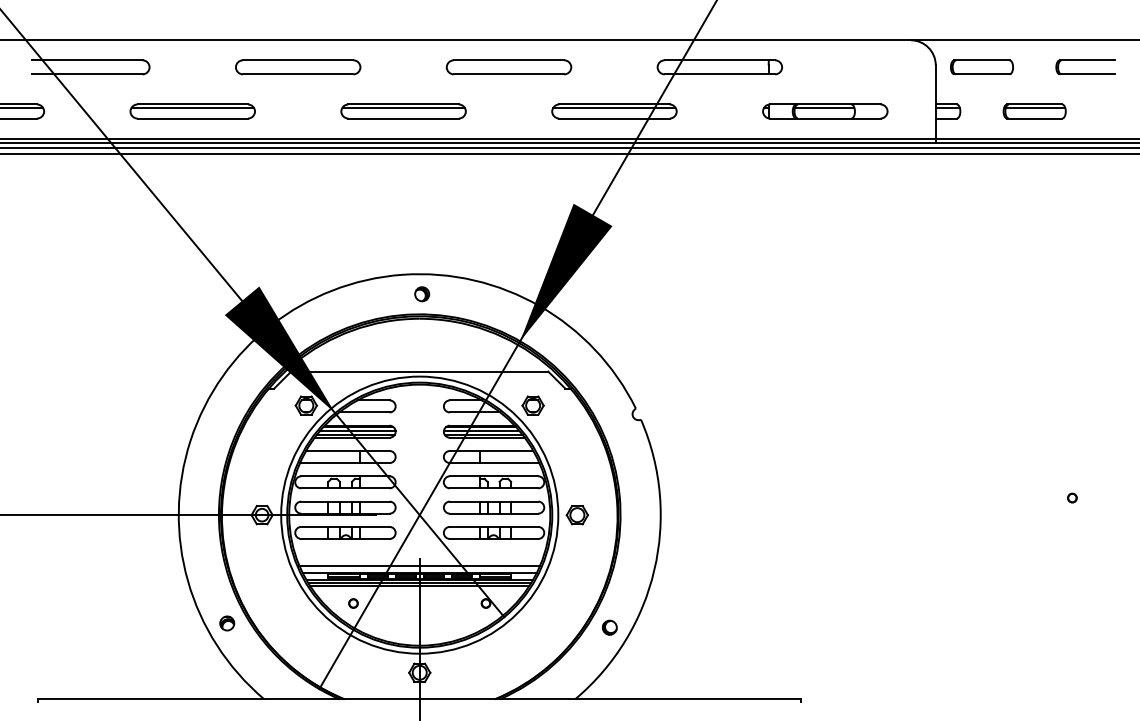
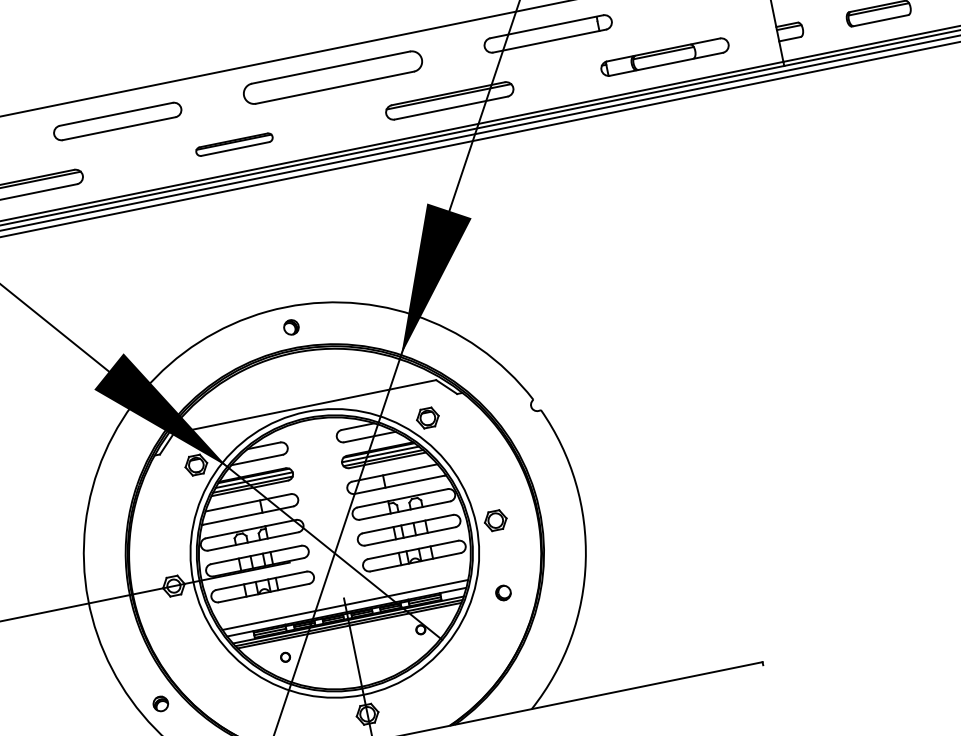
part: (508, 67) -> (332, 77), size x1.4
part: (403, 111) -> (234, 144), size x0.6
part: (609, 627) -> (503, 592), moved

